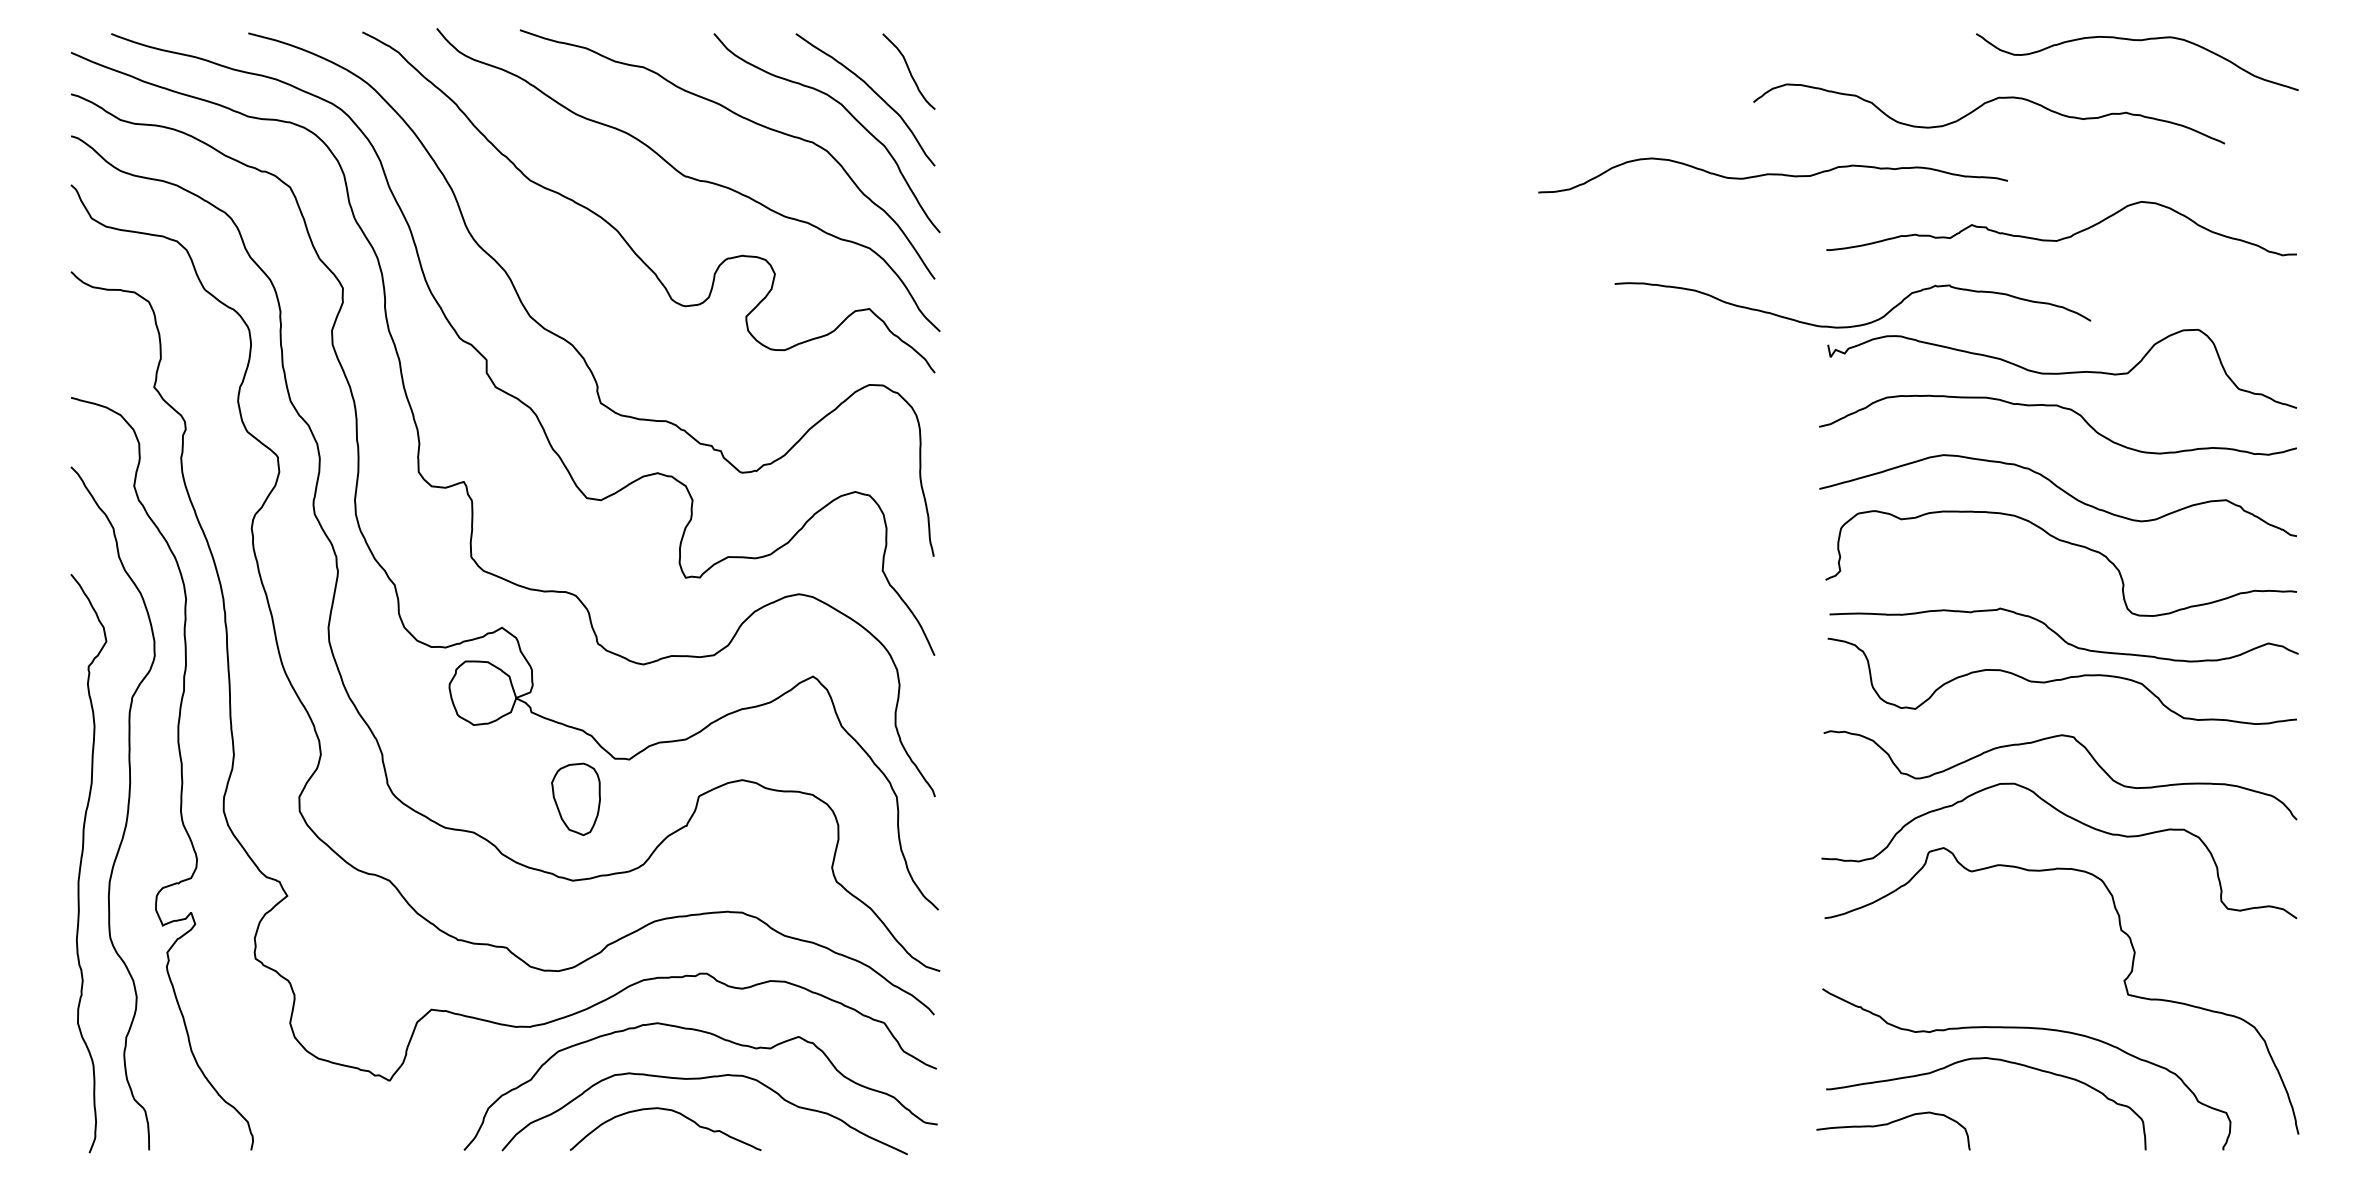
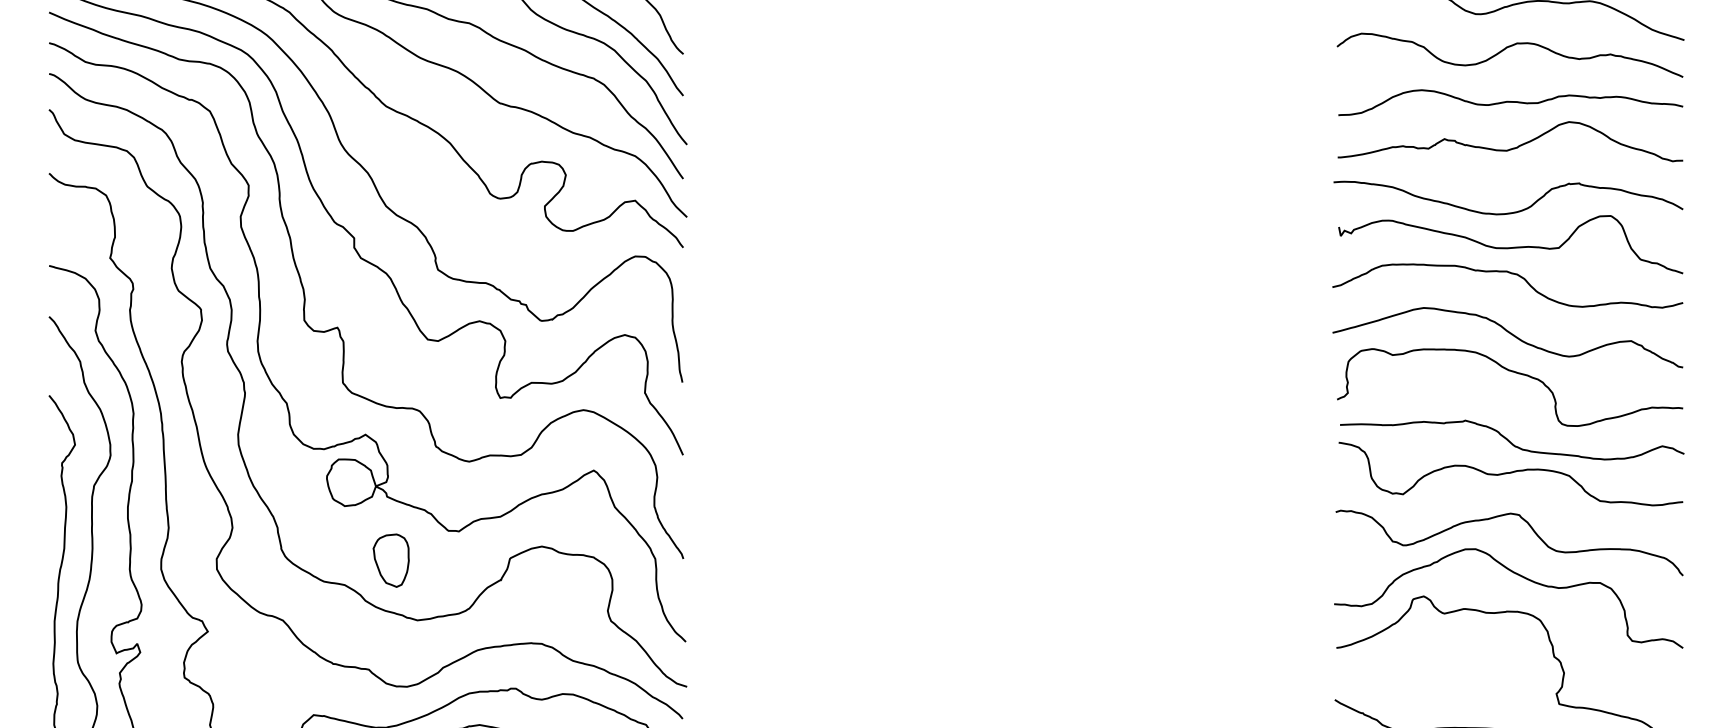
curve: (1982, 106) -> (1505, 49), moved
curve: (1773, 175) -> (1511, 102), moved
curve: (1858, 324) -> (1512, 212), moved
part: (575, 799) -> (390, 560), moved

